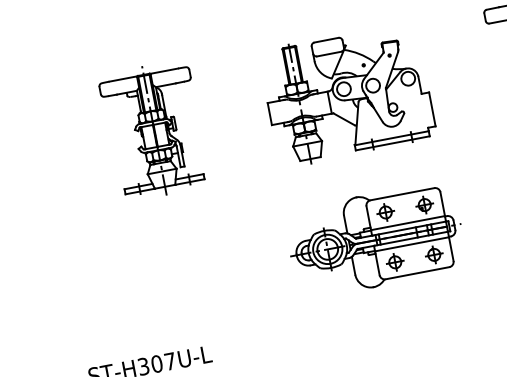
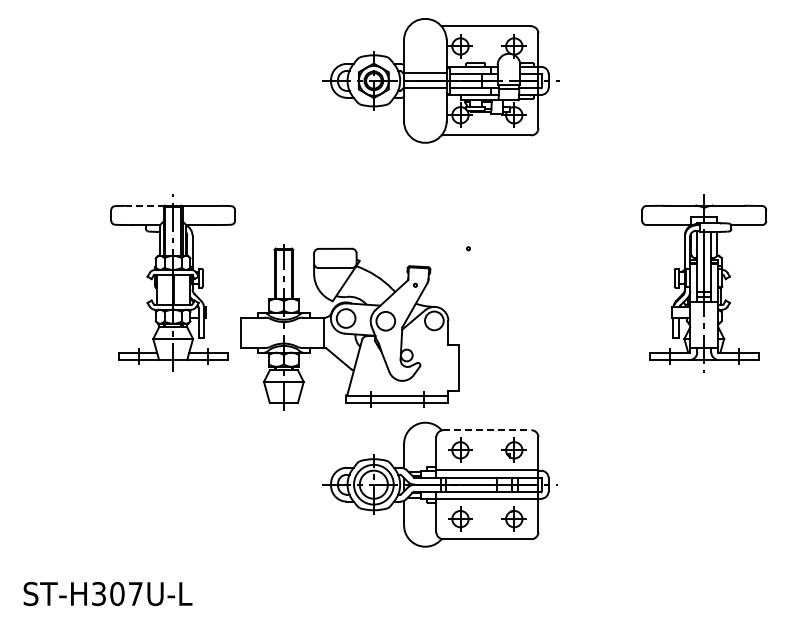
line: (122, 78) -> (144, 205), solid -> dashed
part: (347, 95) -> (349, 327), moved
line: (402, 194) -> (487, 430), solid -> dashed

